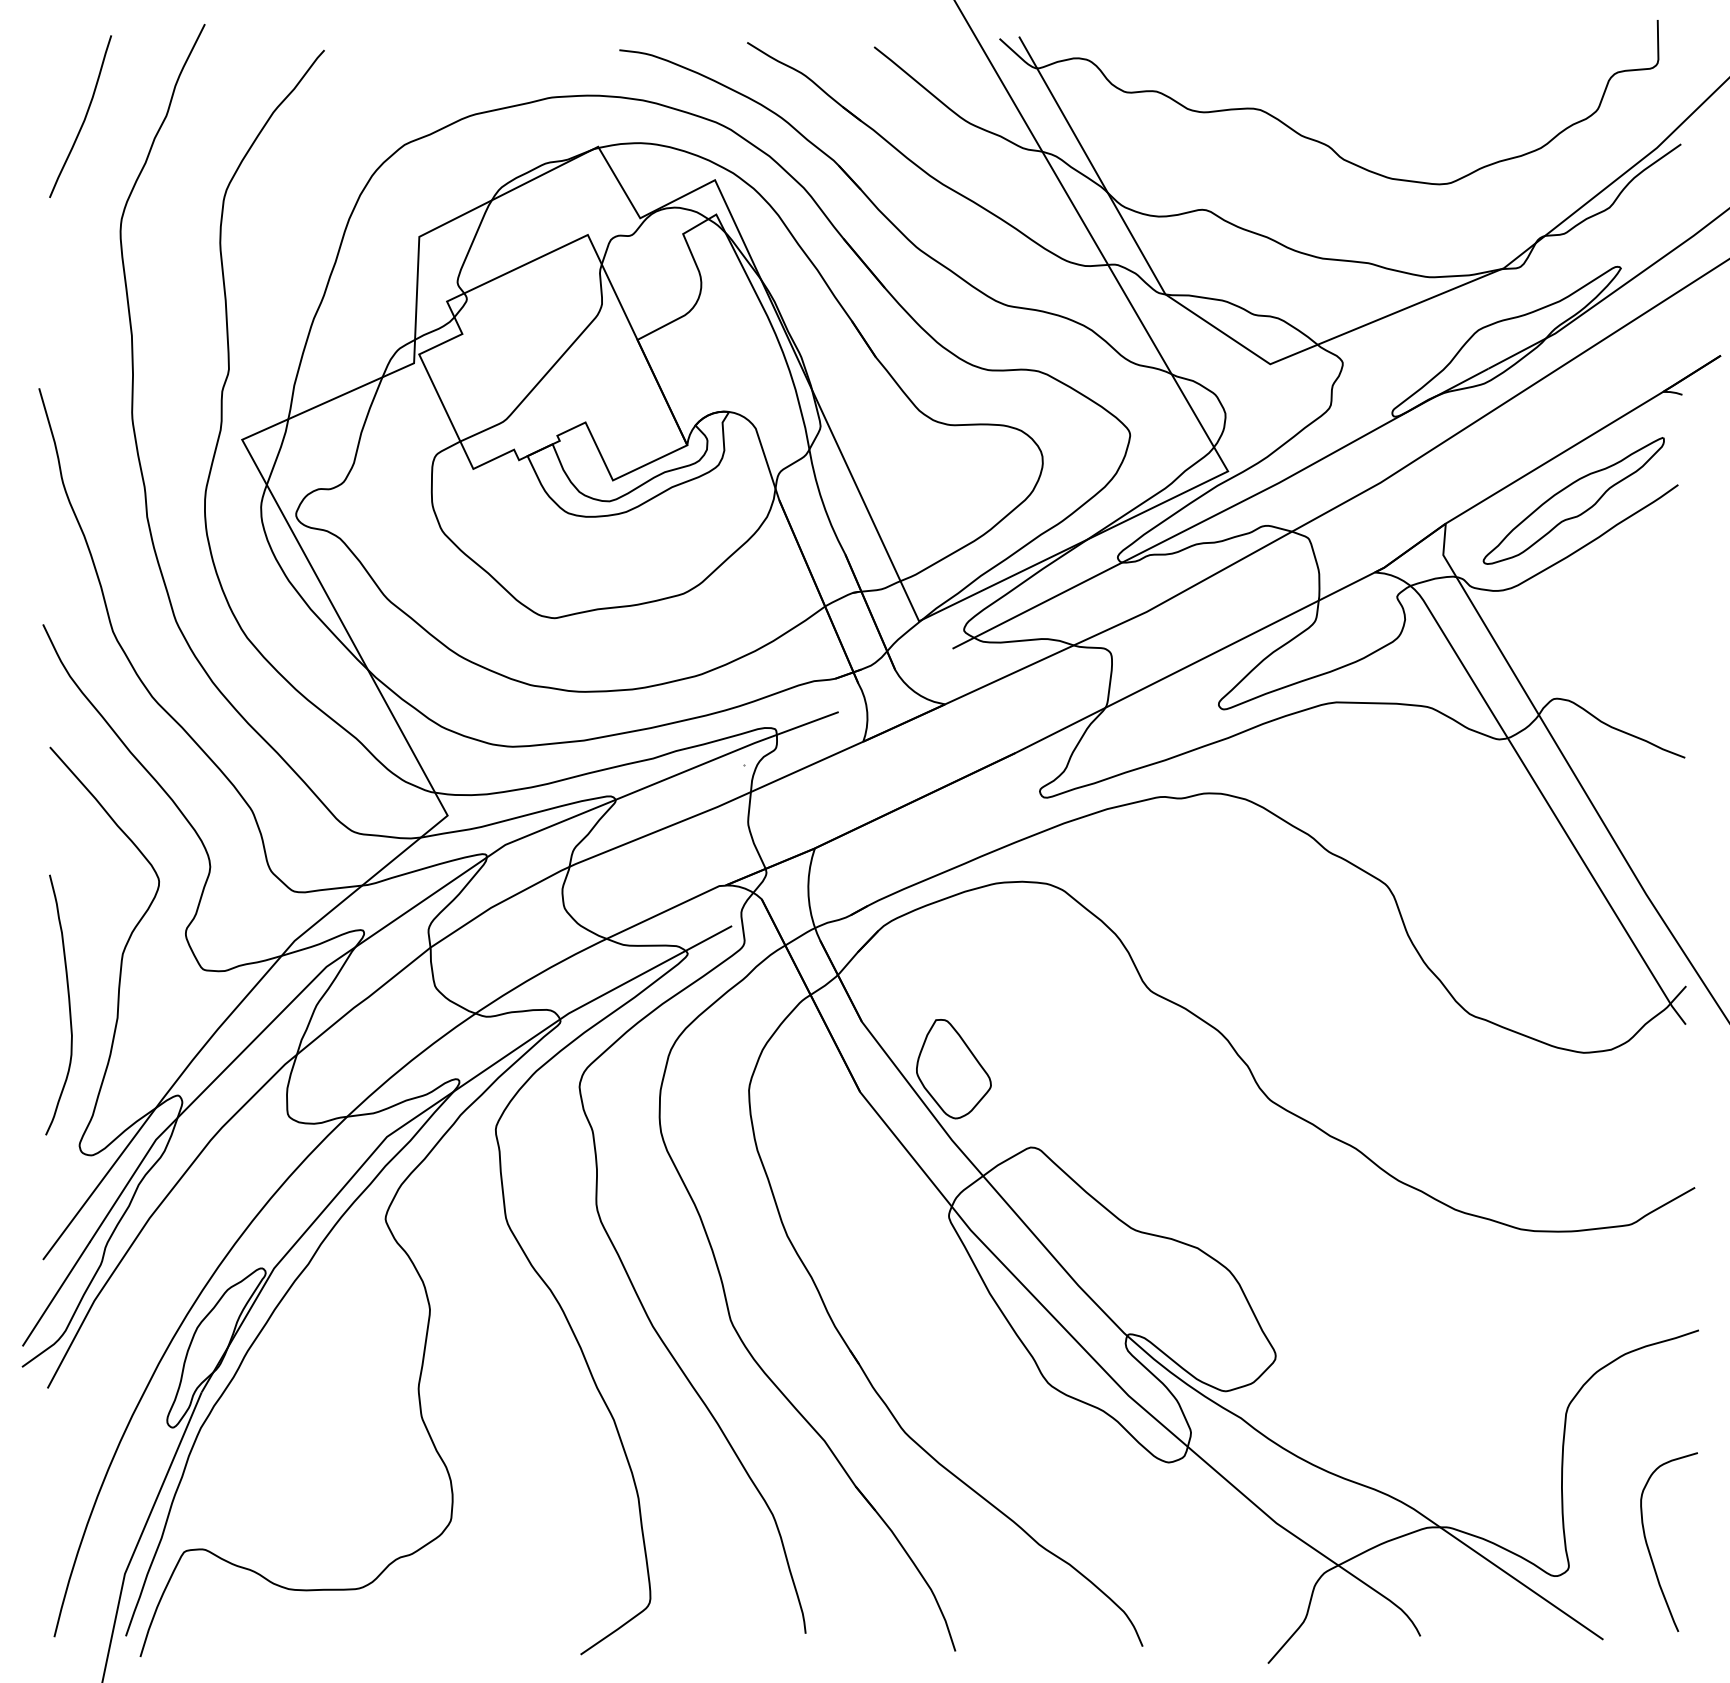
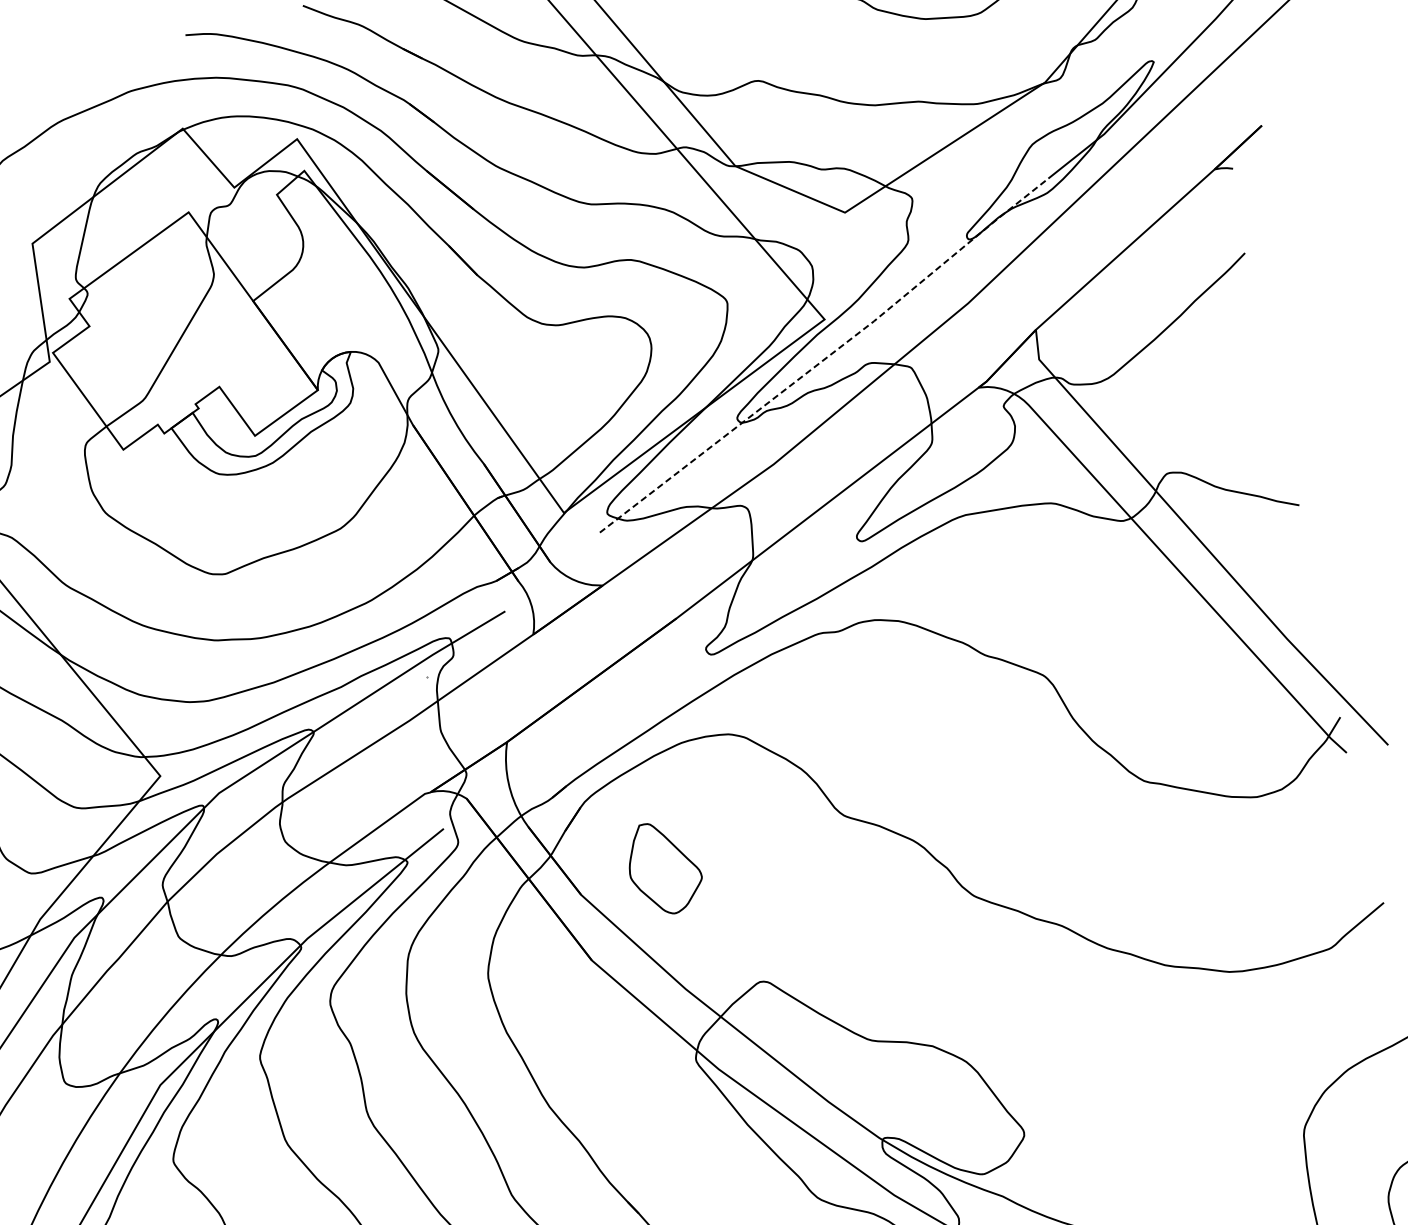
part: (1573, 500) -> (1150, 285), removed
line: (1223, 511) -> (827, 357), solid -> dashed
part: (953, 1069) -> (664, 868), moved

